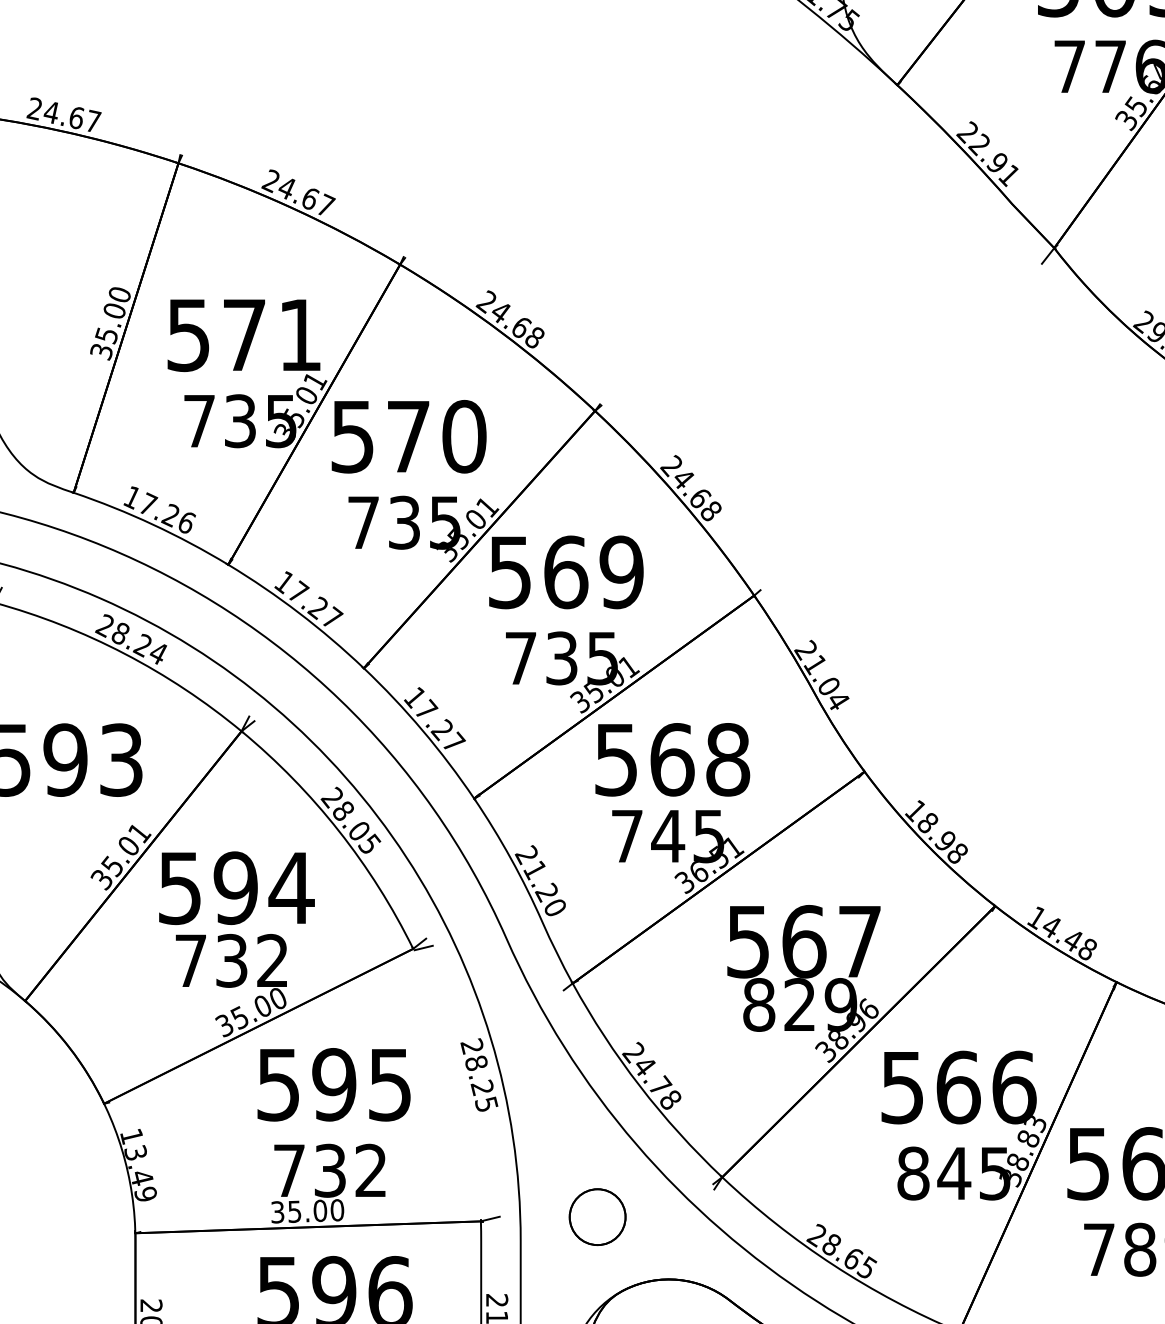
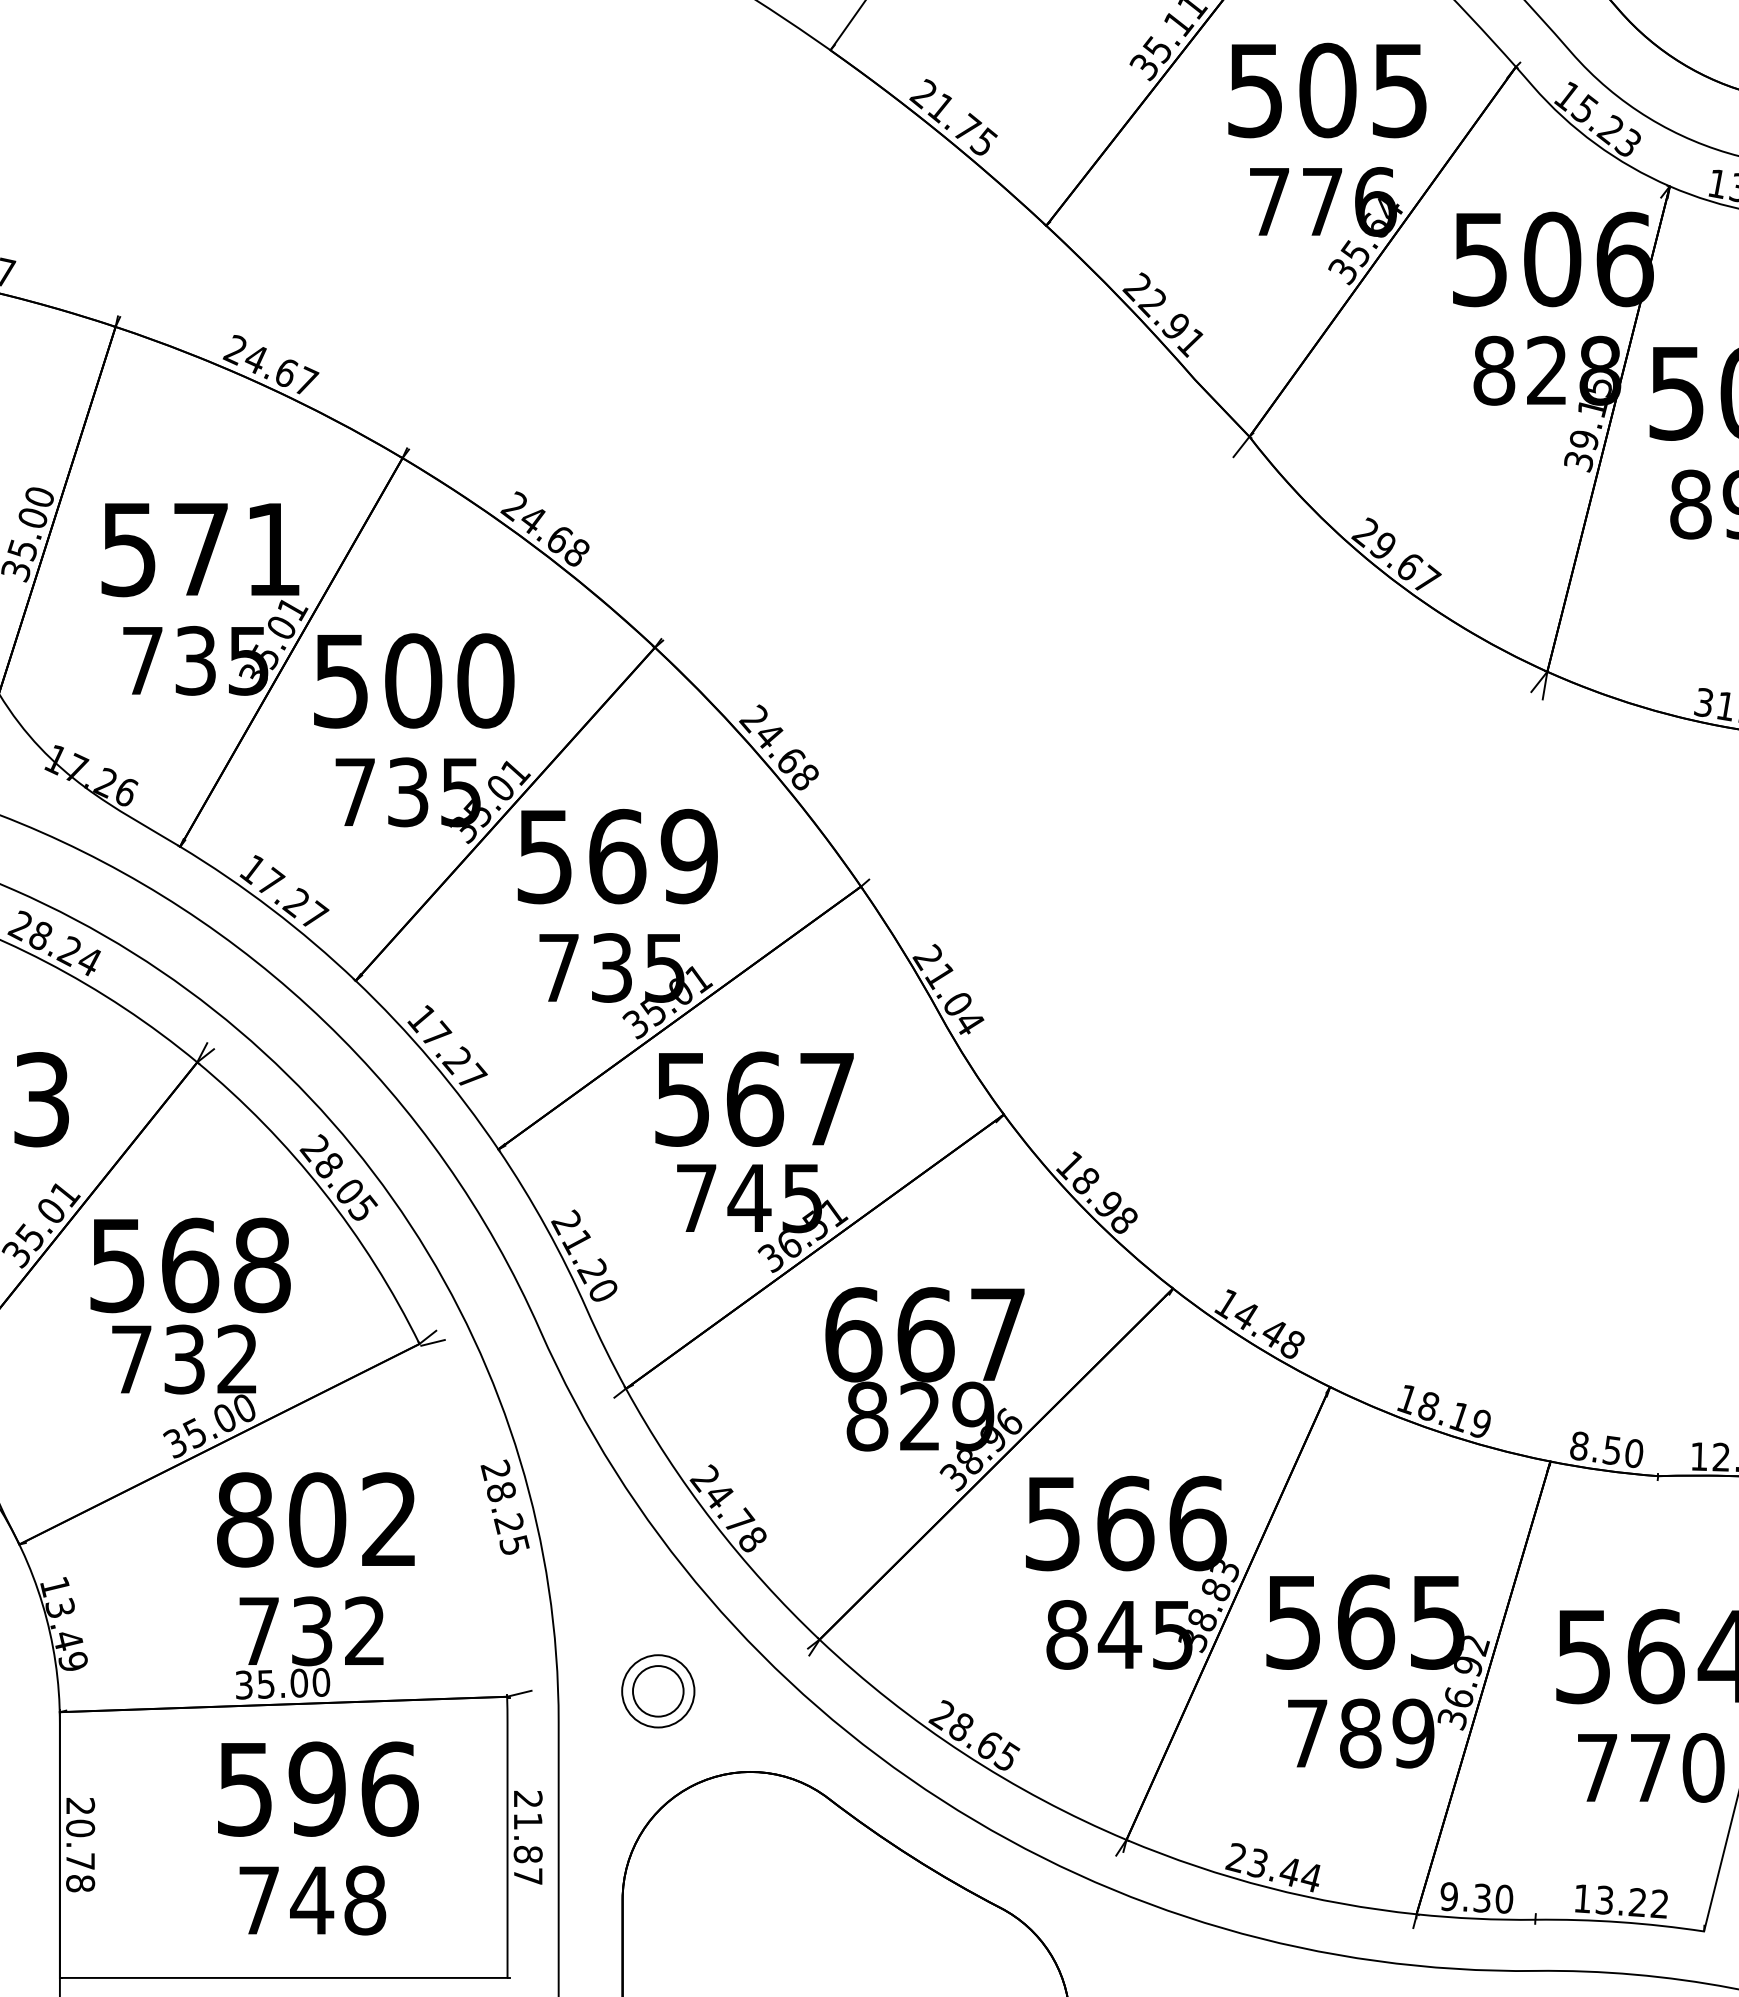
text: (408, 436) -> (413, 680), 570 -> 500
text: (728, 759) -> (827, 1098), 568 -> 567
text: (264, 888) -> (226, 1265), 594 -> 568
text: (748, 941) -> (853, 1334), 567 -> 667
text: (333, 1084) -> (316, 1519), 595 -> 802
circle: (597, 1217) -> (658, 1691), size x0.7

